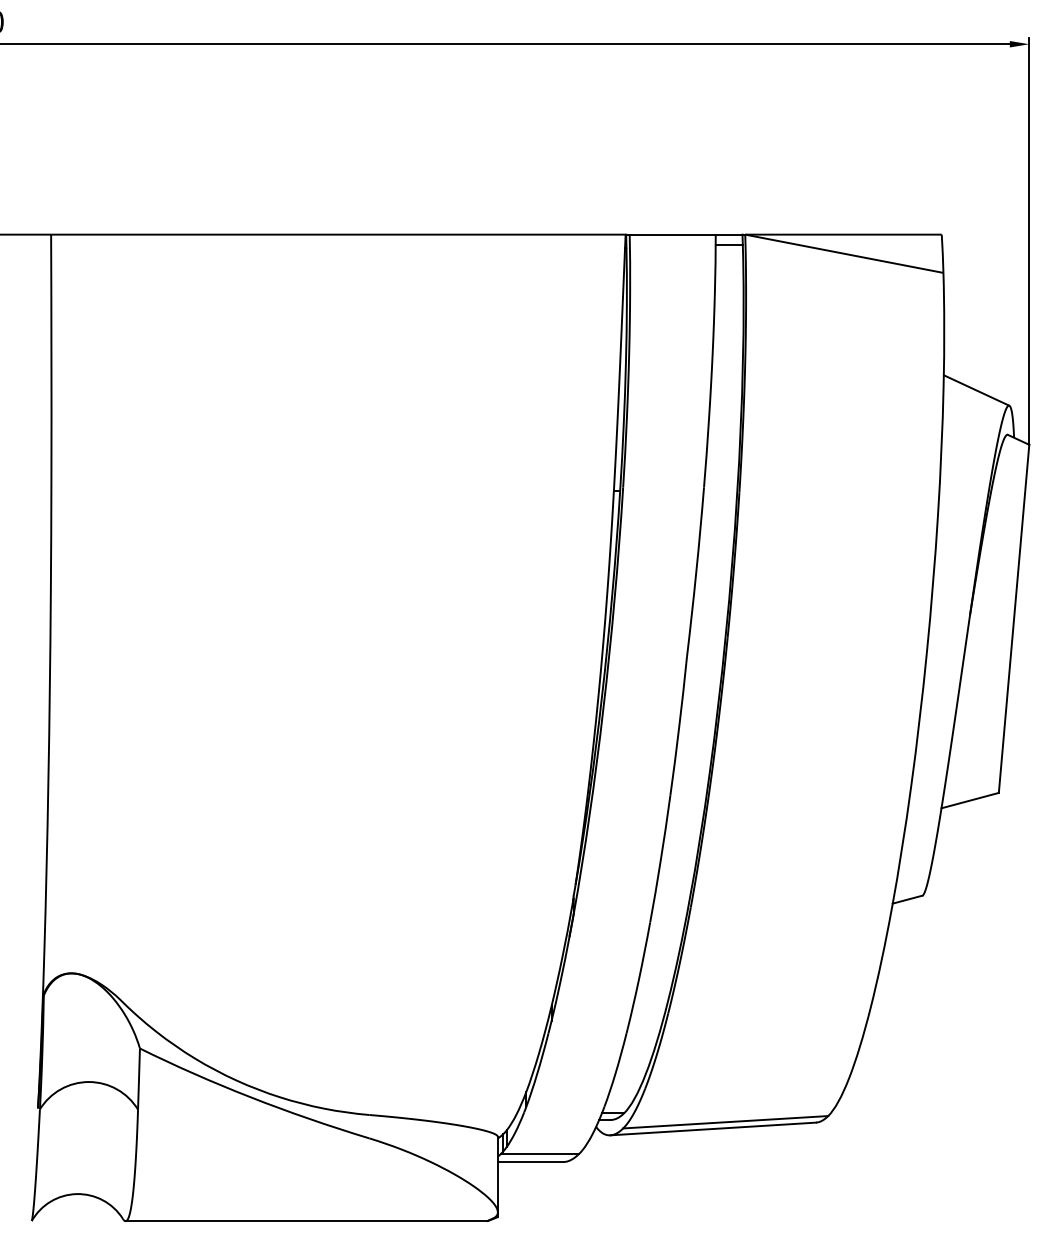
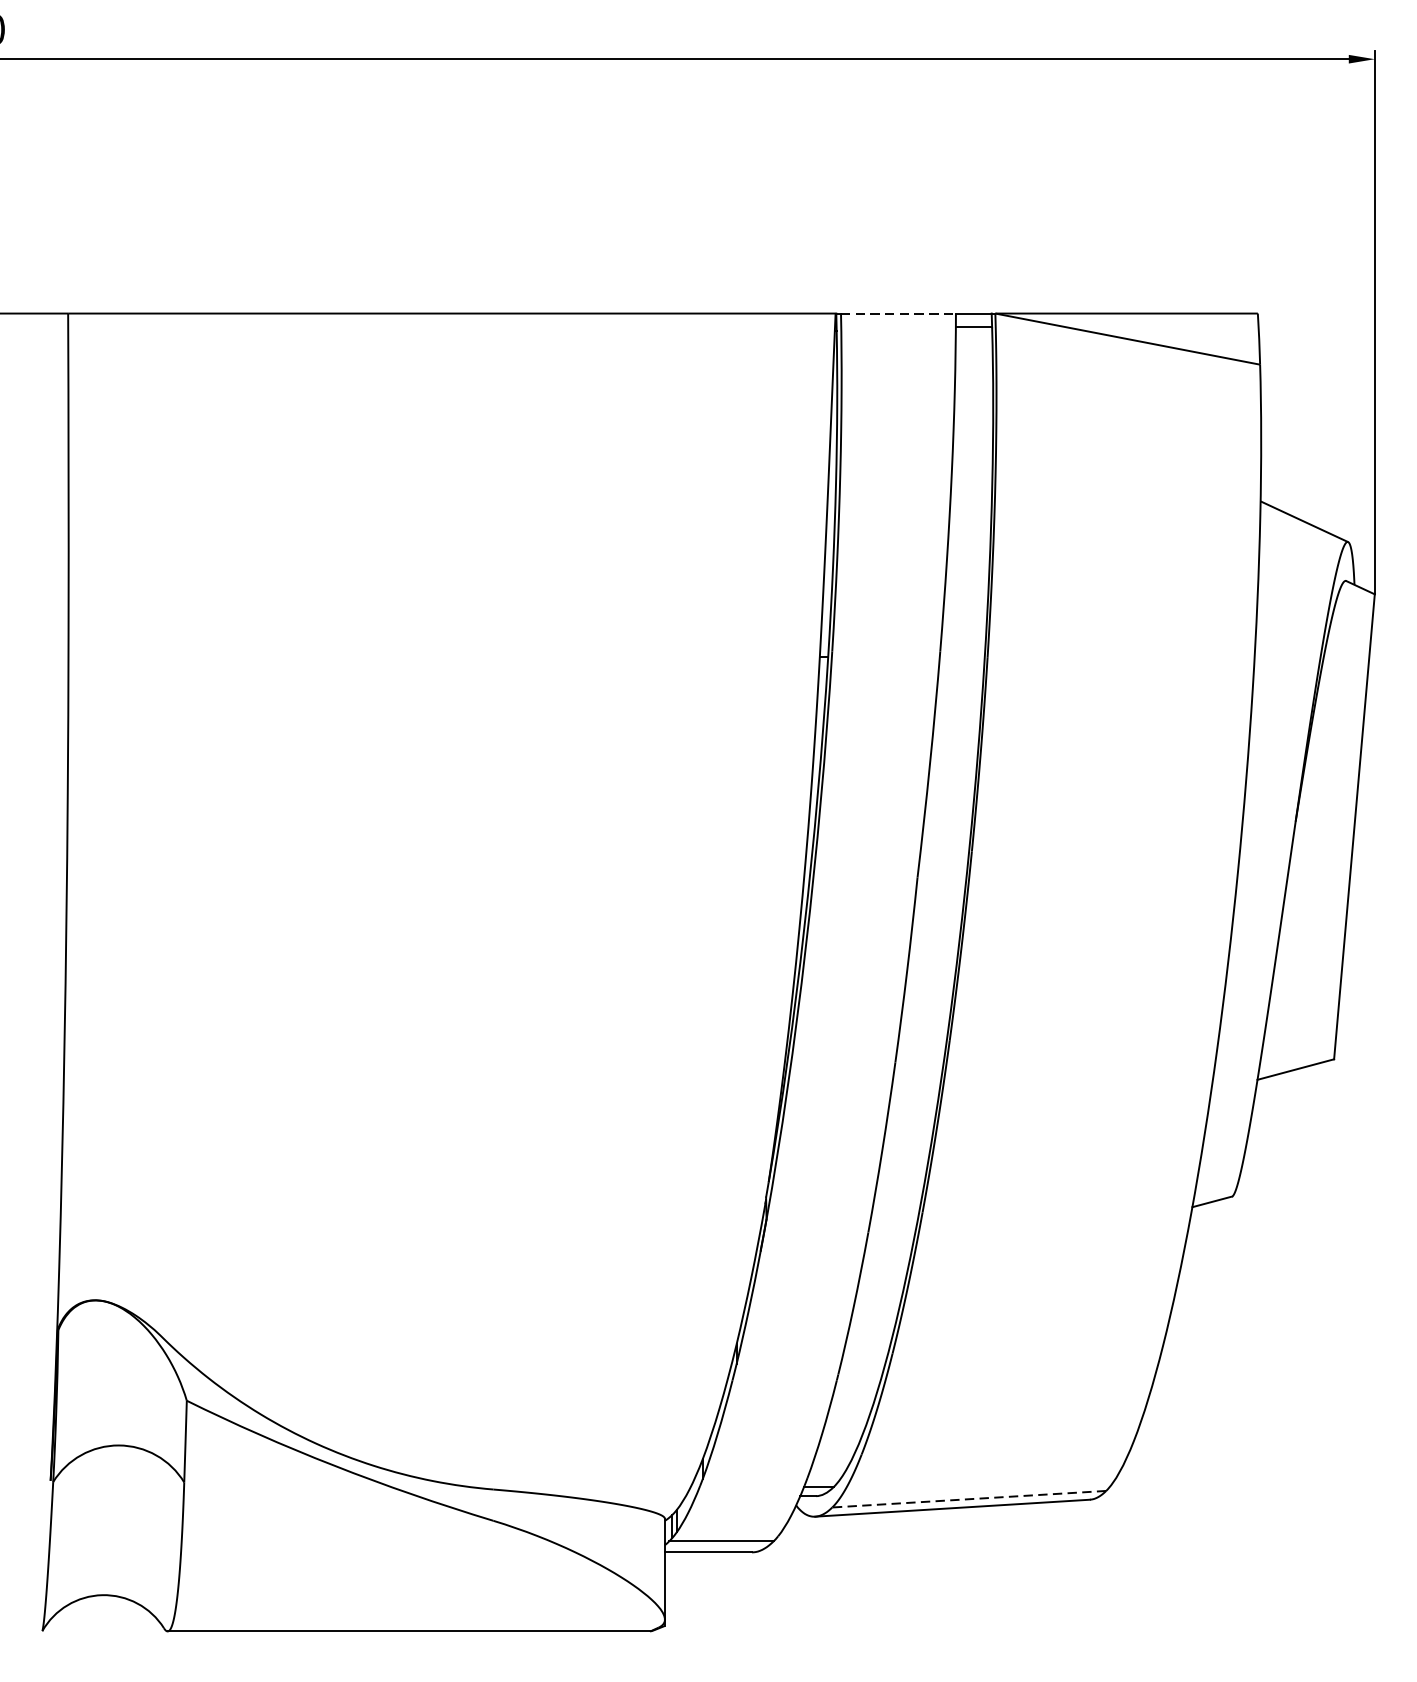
line: (673, 234) -> (899, 313), solid -> dashed
line: (725, 1122) -> (968, 1499), solid -> dashed

